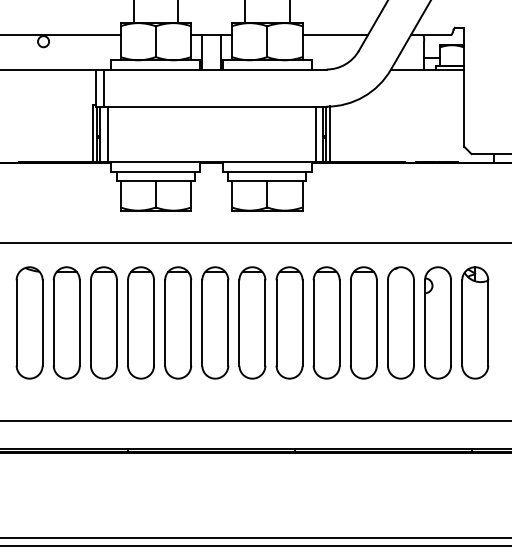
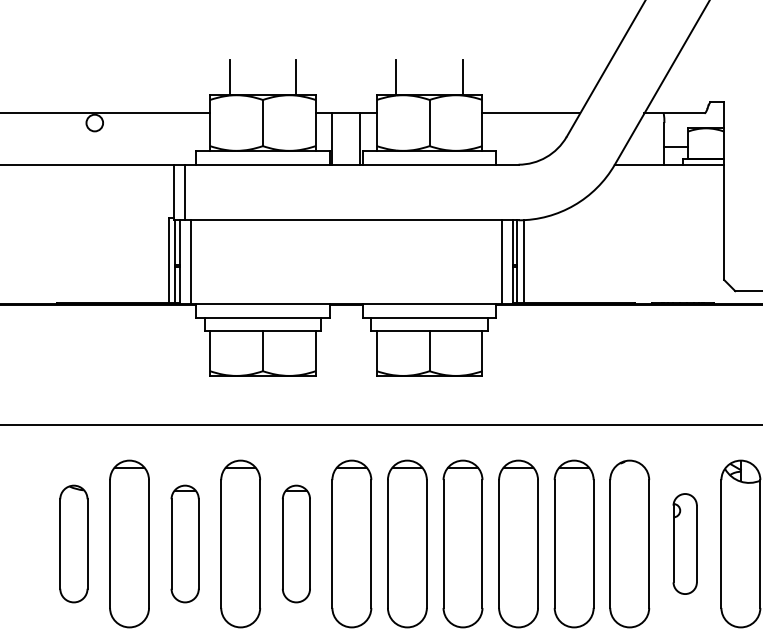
part: (29, 322) -> (73, 543), size x0.7
part: (103, 322) -> (184, 543), size x0.7
part: (178, 322) -> (296, 543), size x0.7
part: (437, 322) -> (684, 543), size x0.6

